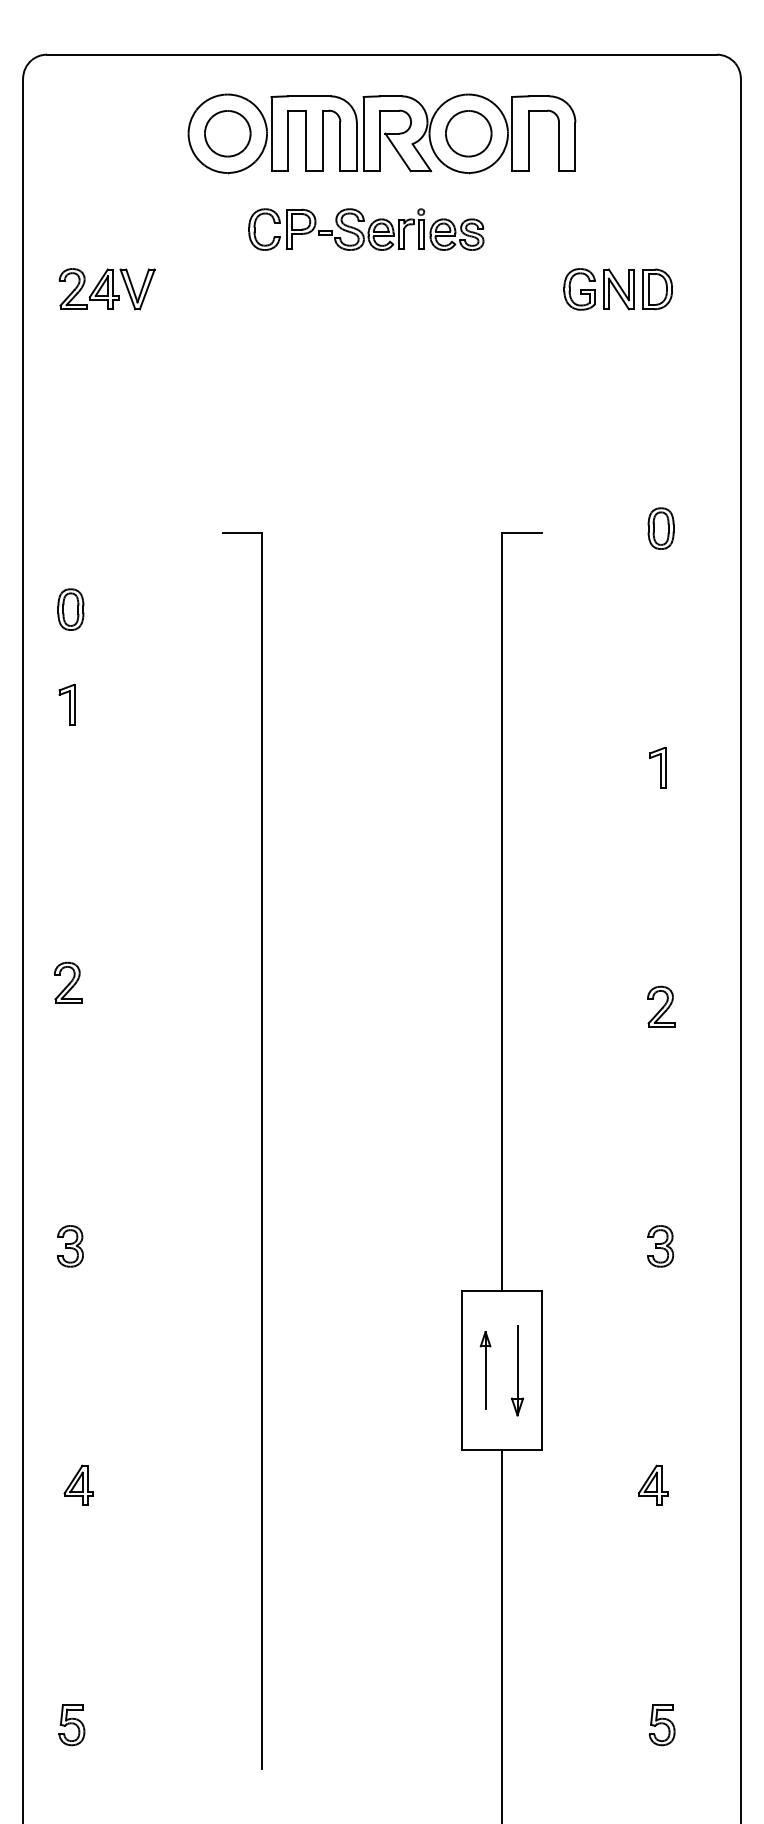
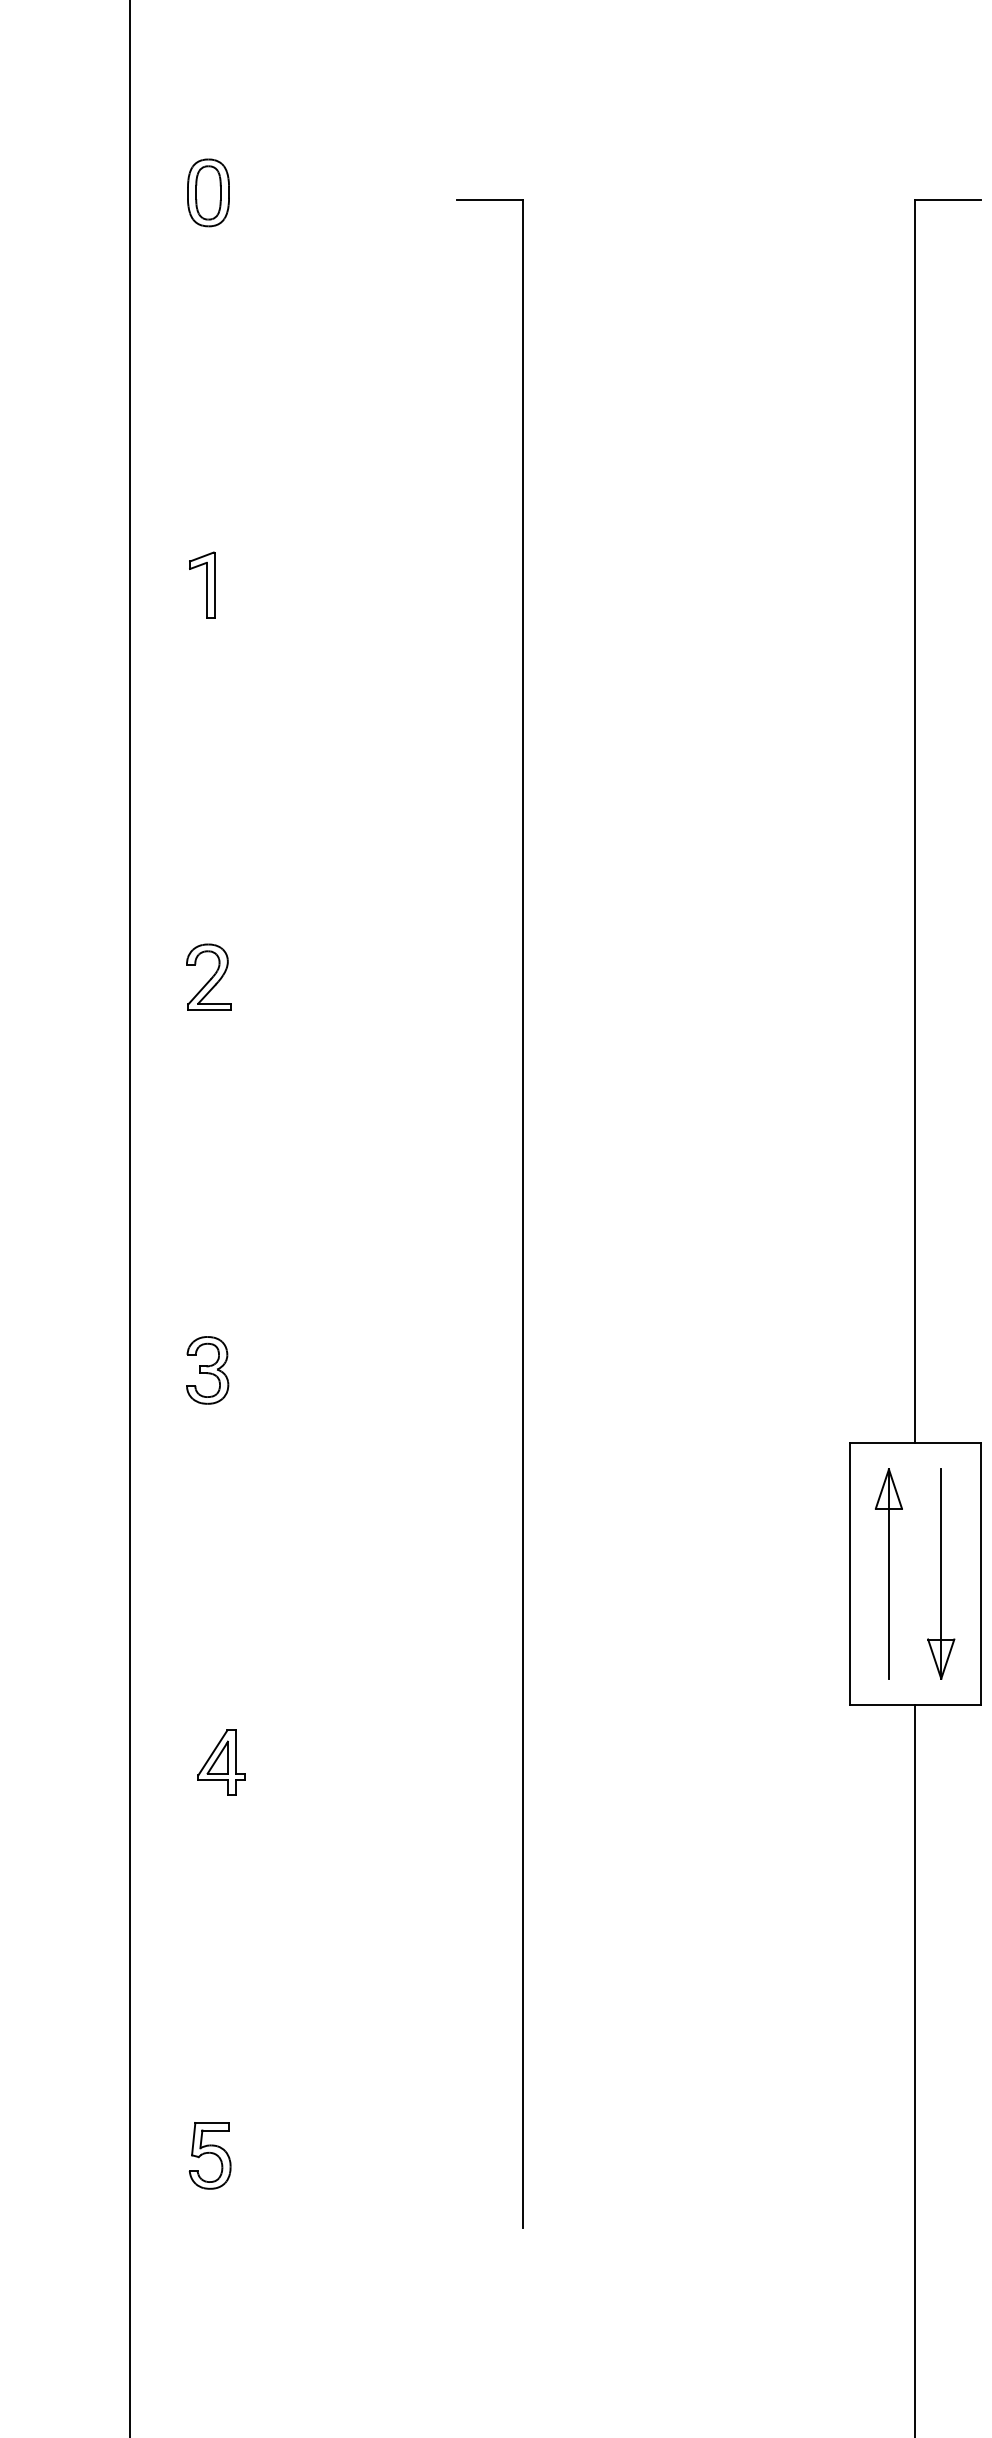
part: (70, 609) -> (207, 192), moved
part: (66, 704) -> (201, 584), moved
part: (67, 982) -> (207, 976), moved
part: (485, 1369) -> (888, 1572), size x1.67
part: (517, 1370) -> (941, 1574), size x1.43

